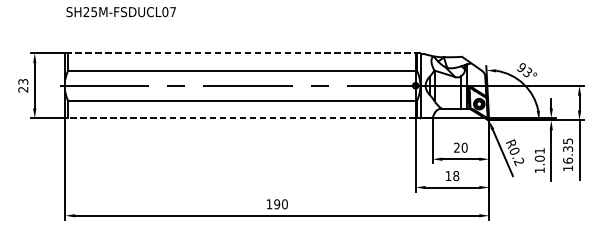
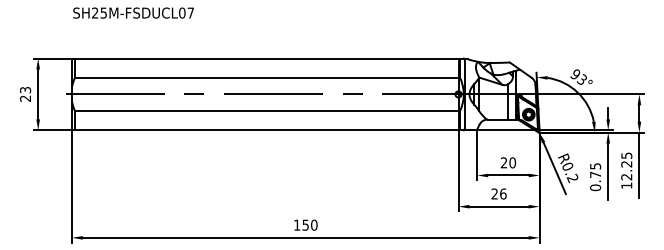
line: (240, 53) -> (265, 58), dashed -> solid
line: (239, 118) -> (264, 130), dashed -> solid
text: (567, 154) -> (626, 170), 16.35 -> 12.25
text: (539, 161) -> (595, 177), 1.01 -> 0.75
text: (451, 175) -> (498, 193), 18 -> 26
text: (276, 203) -> (305, 224), 190 -> 150

